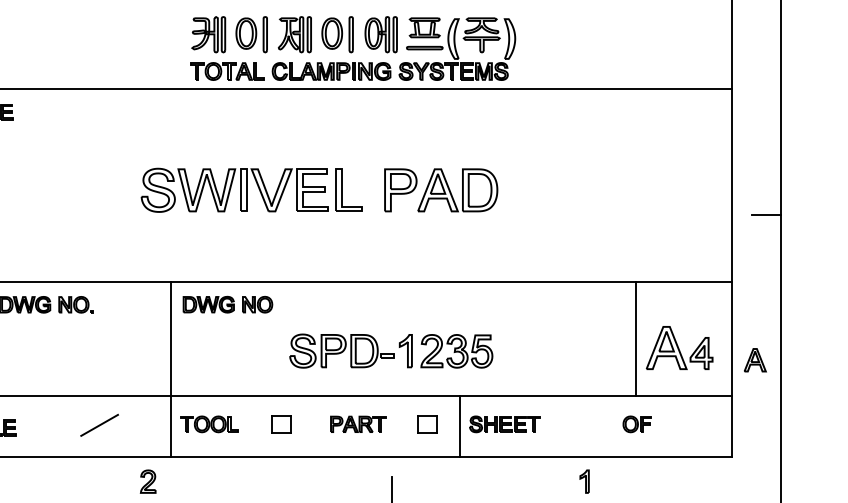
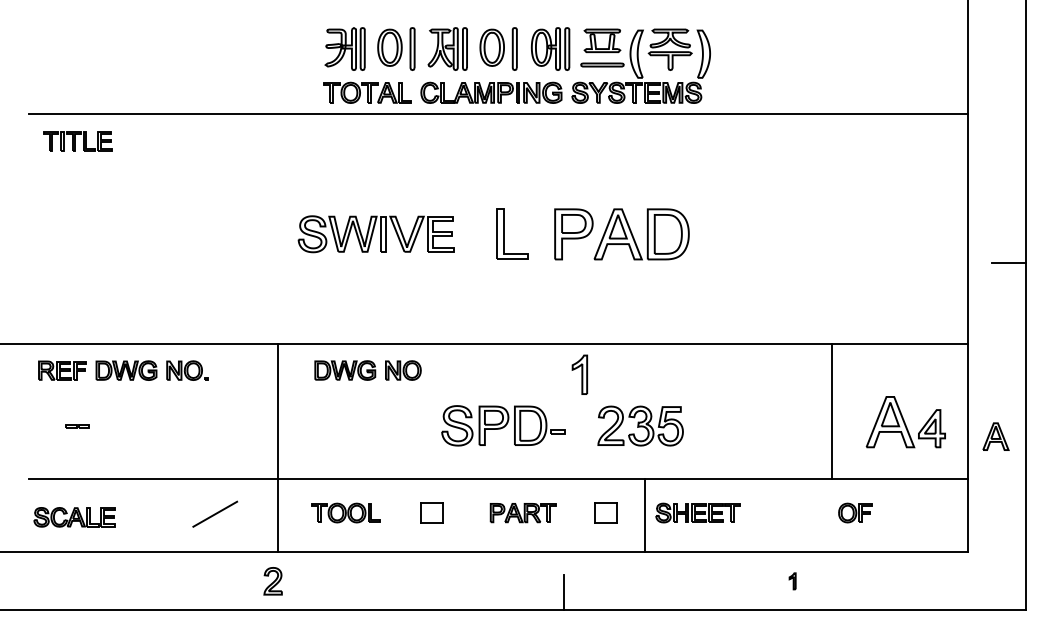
part: (235, 189) -> (376, 233), size x0.7
line: (635, 339) -> (831, 411), moved
part: (405, 350) -> (579, 374), moved
line: (171, 369) -> (277, 447), moved
part: (584, 481) -> (792, 581), size x0.6

